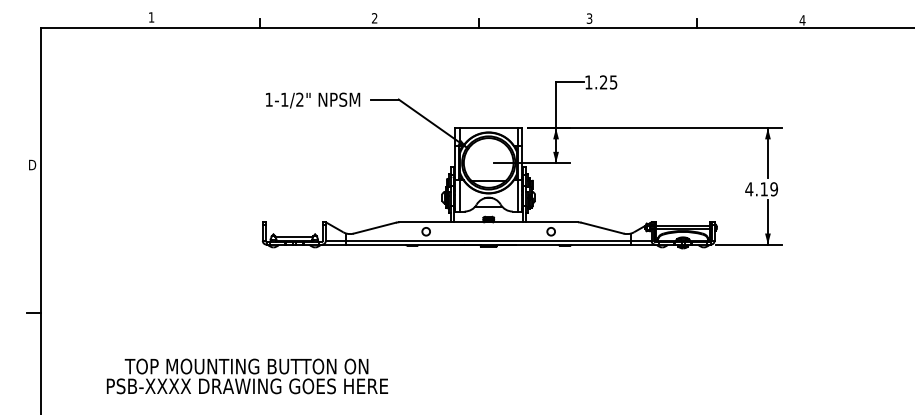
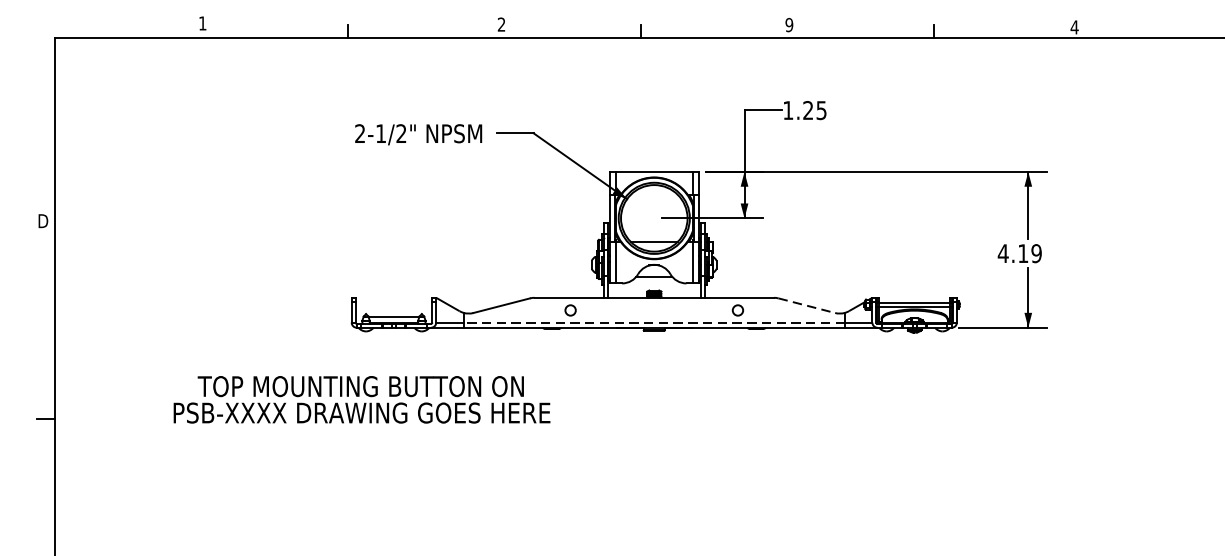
text: (589, 18) -> (789, 24), 3 -> 9
text: (268, 99) -> (359, 133), 1-1/2" -> 2-1/2"
line: (602, 228) -> (806, 306), solid -> dashed
line: (488, 240) -> (654, 322), solid -> dashed
text: (247, 376) -> (362, 399), moved

